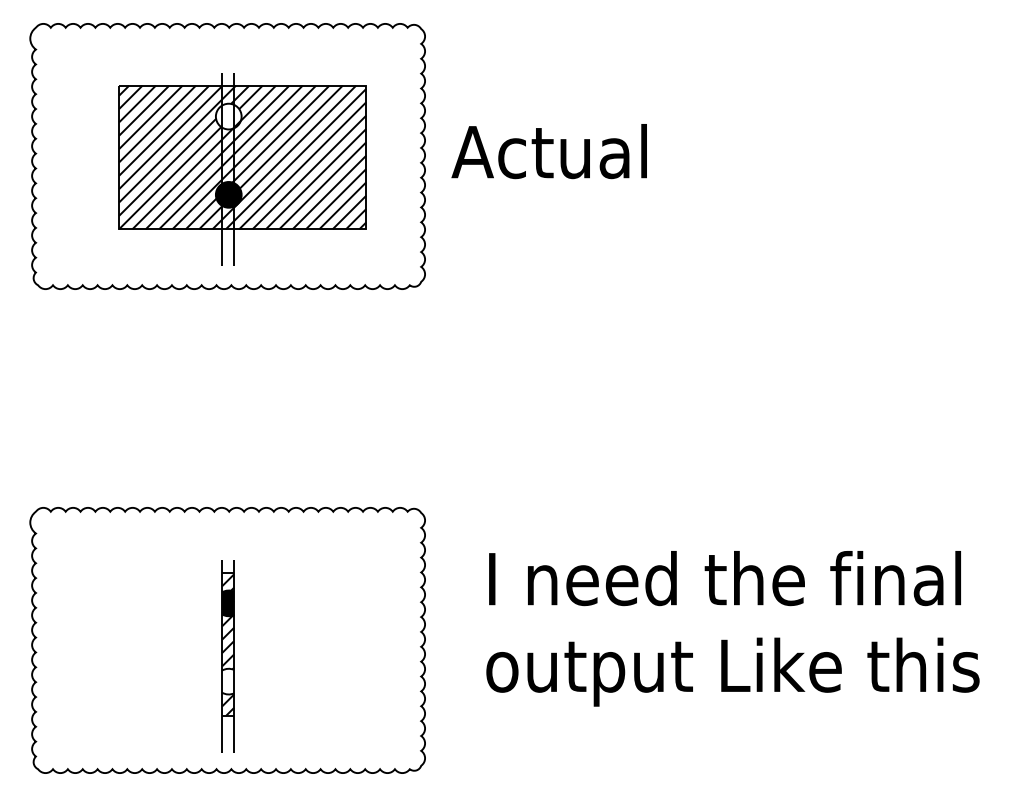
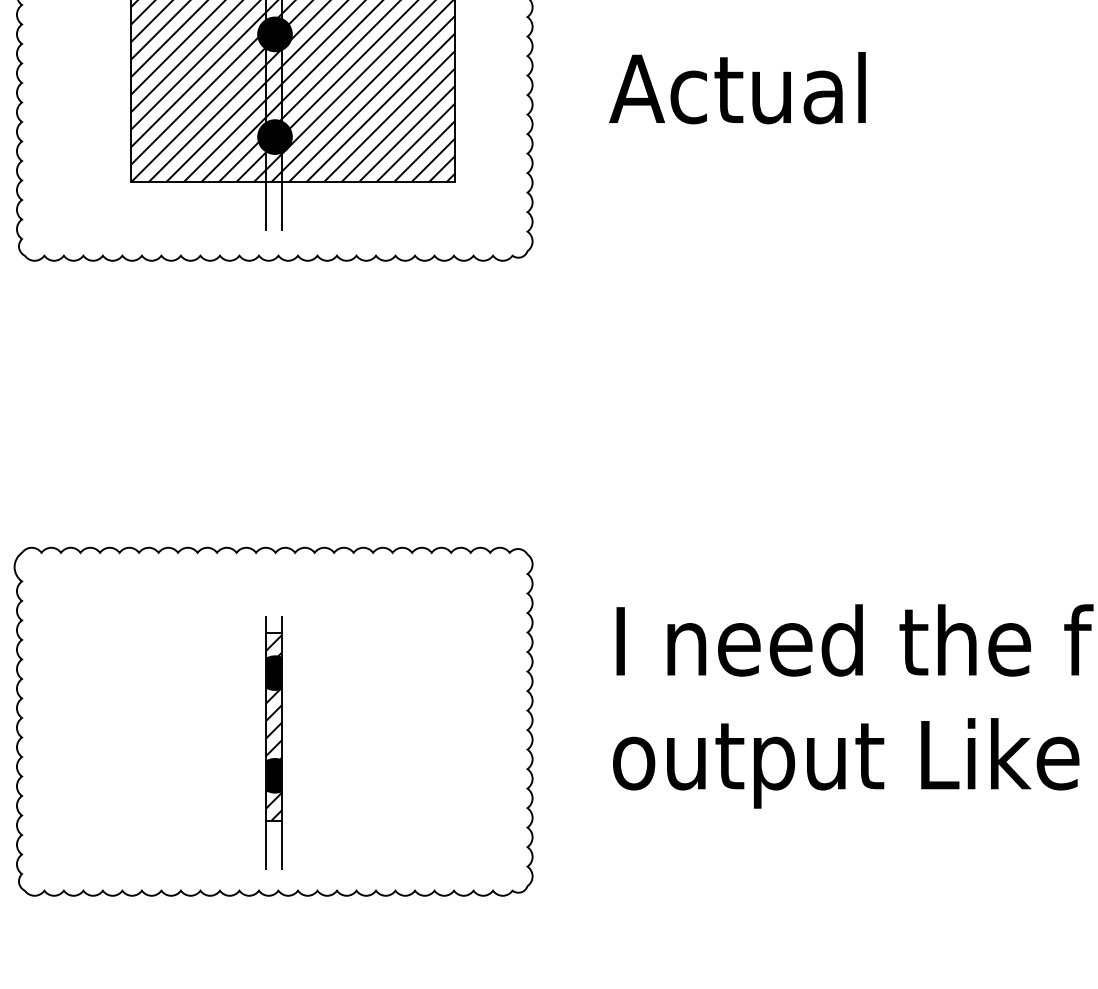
fill: (228, 116) -> (274, 34), added
text: (548, 151) -> (736, 88), moved
fill: (228, 681) -> (274, 775), added

